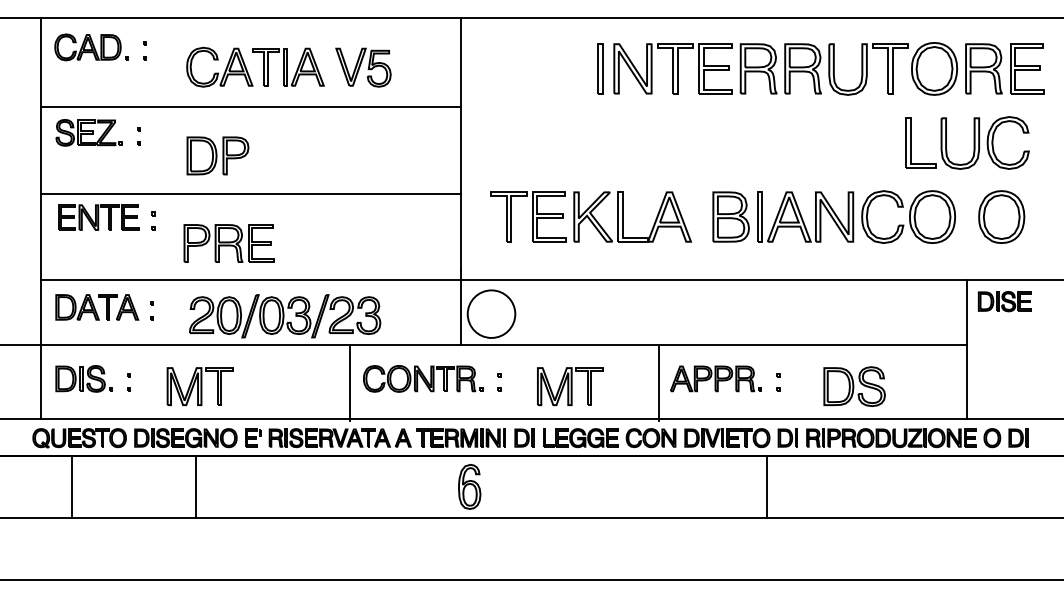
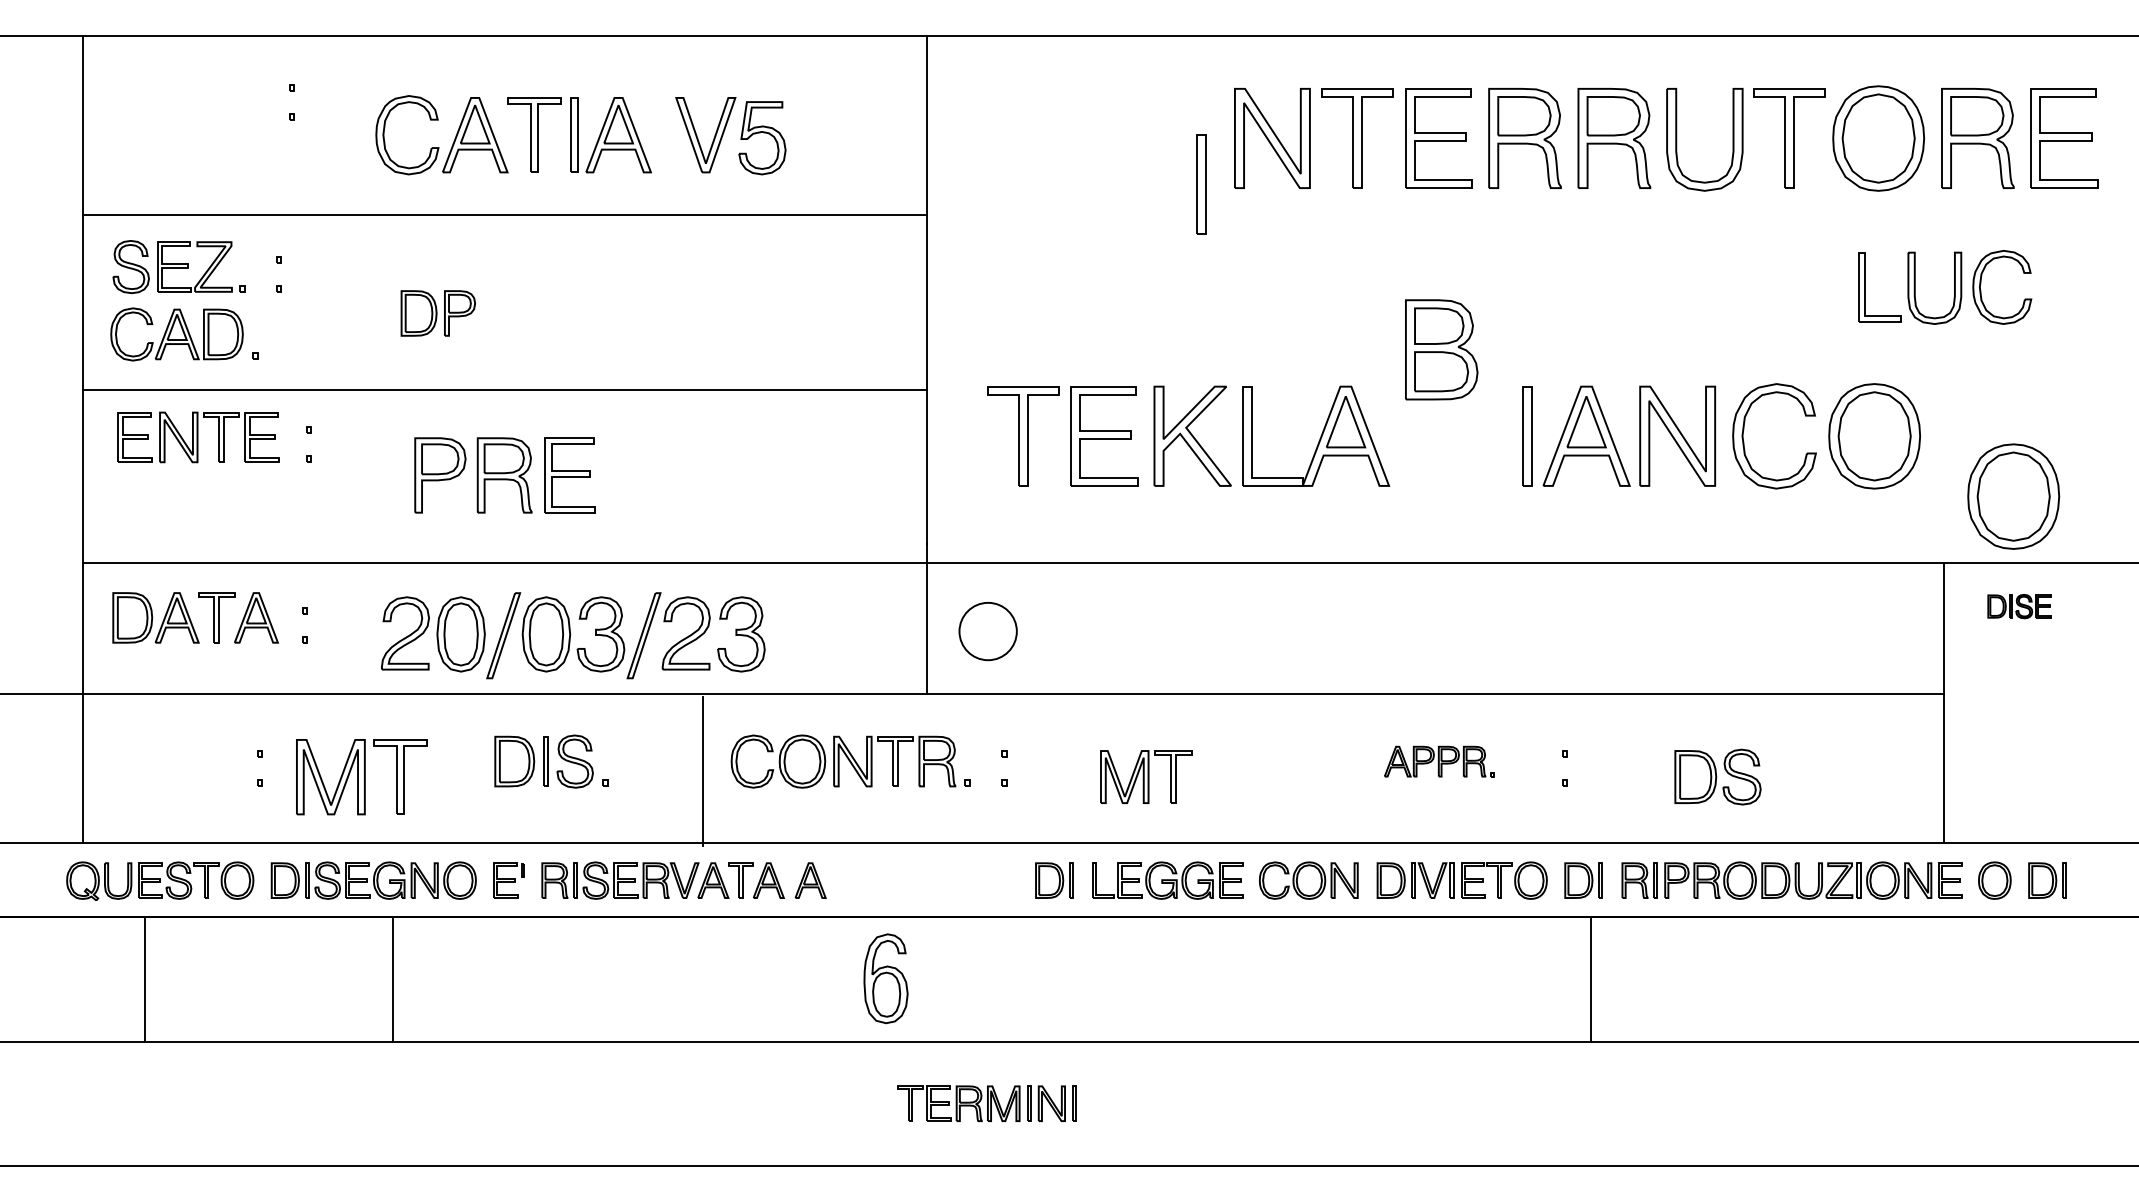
part: (91, 47) -> (184, 334), moved
part: (600, 68) -> (1201, 183), moved
part: (967, 142) -> (1944, 286), size x0.7
part: (217, 155) -> (437, 312), size x0.6
part: (730, 216) -> (1440, 348), moved
part: (1001, 216) -> (2013, 495), moved
part: (228, 243) -> (503, 475), moved
part: (1004, 301) -> (2019, 606), size x0.6
circle: (491, 313) -> (988, 630), size x0.6
part: (83, 378) -> (549, 760), moved
part: (715, 378) -> (1438, 760), size x0.6
line: (658, 383) -> (1323, 770), removed
part: (199, 386) -> (360, 776), moved
part: (570, 386) -> (1146, 776), size x0.7
part: (854, 386) -> (1717, 776), size x0.7
part: (460, 437) -> (986, 1102), moved
part: (469, 486) -> (885, 977), moved
line: (766, 487) -> (1591, 979), moved

